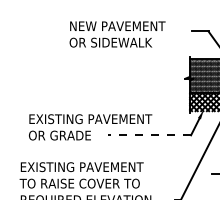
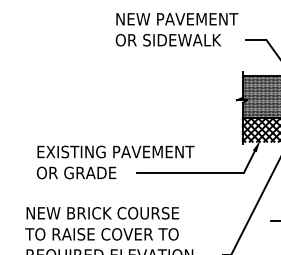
text: (117, 34) -> (176, 29), moved
line: (149, 135) -> (190, 172), dashed -> solid
text: (82, 167) -> (105, 213), EXISTING PAVEMENT -> NEW BRICK COURSE

